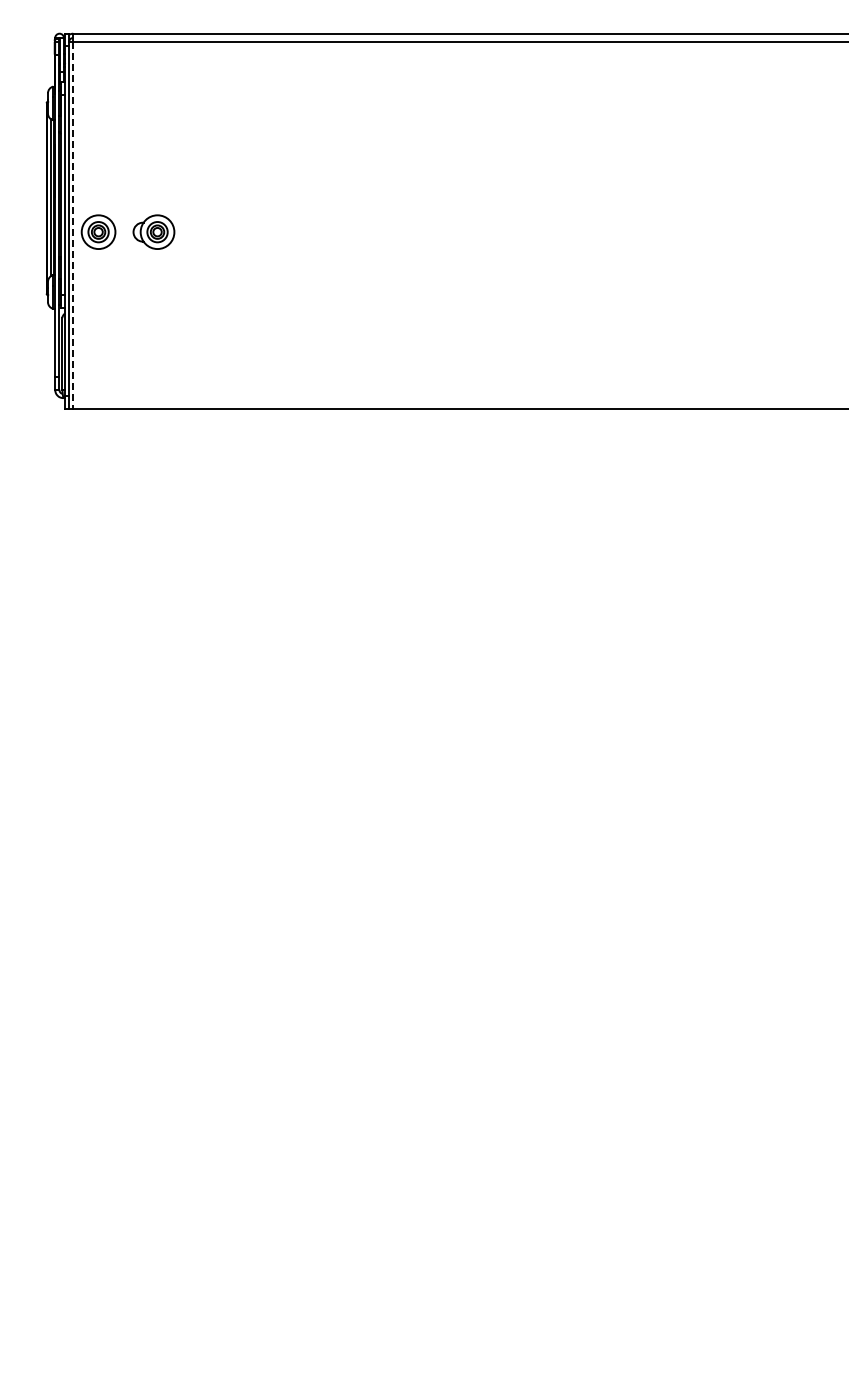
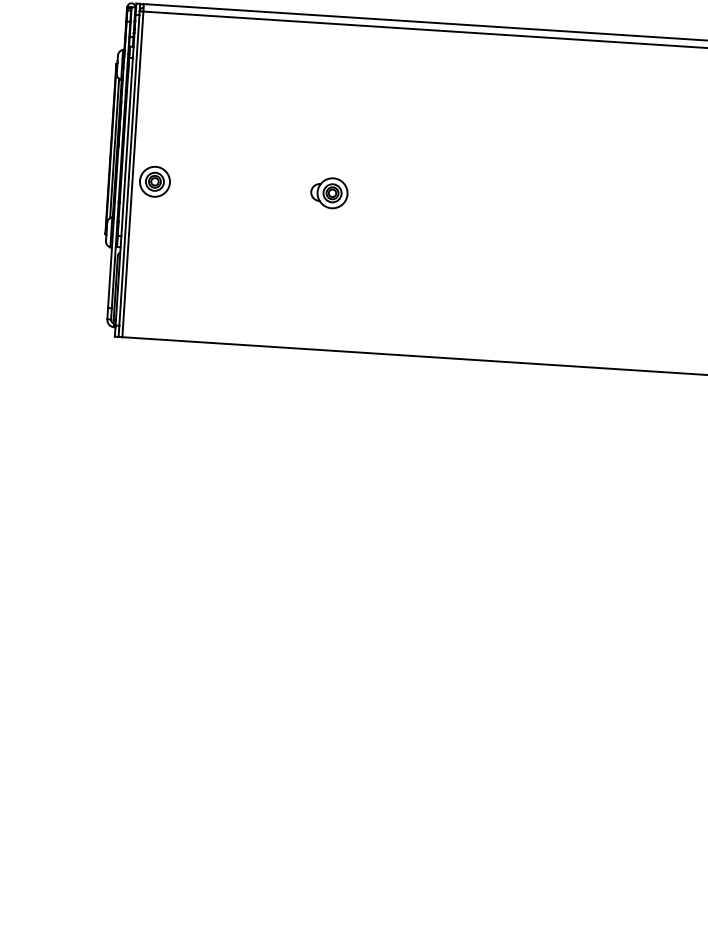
line: (73, 225) -> (133, 174), dashed -> solid
part: (153, 231) -> (329, 192), moved

